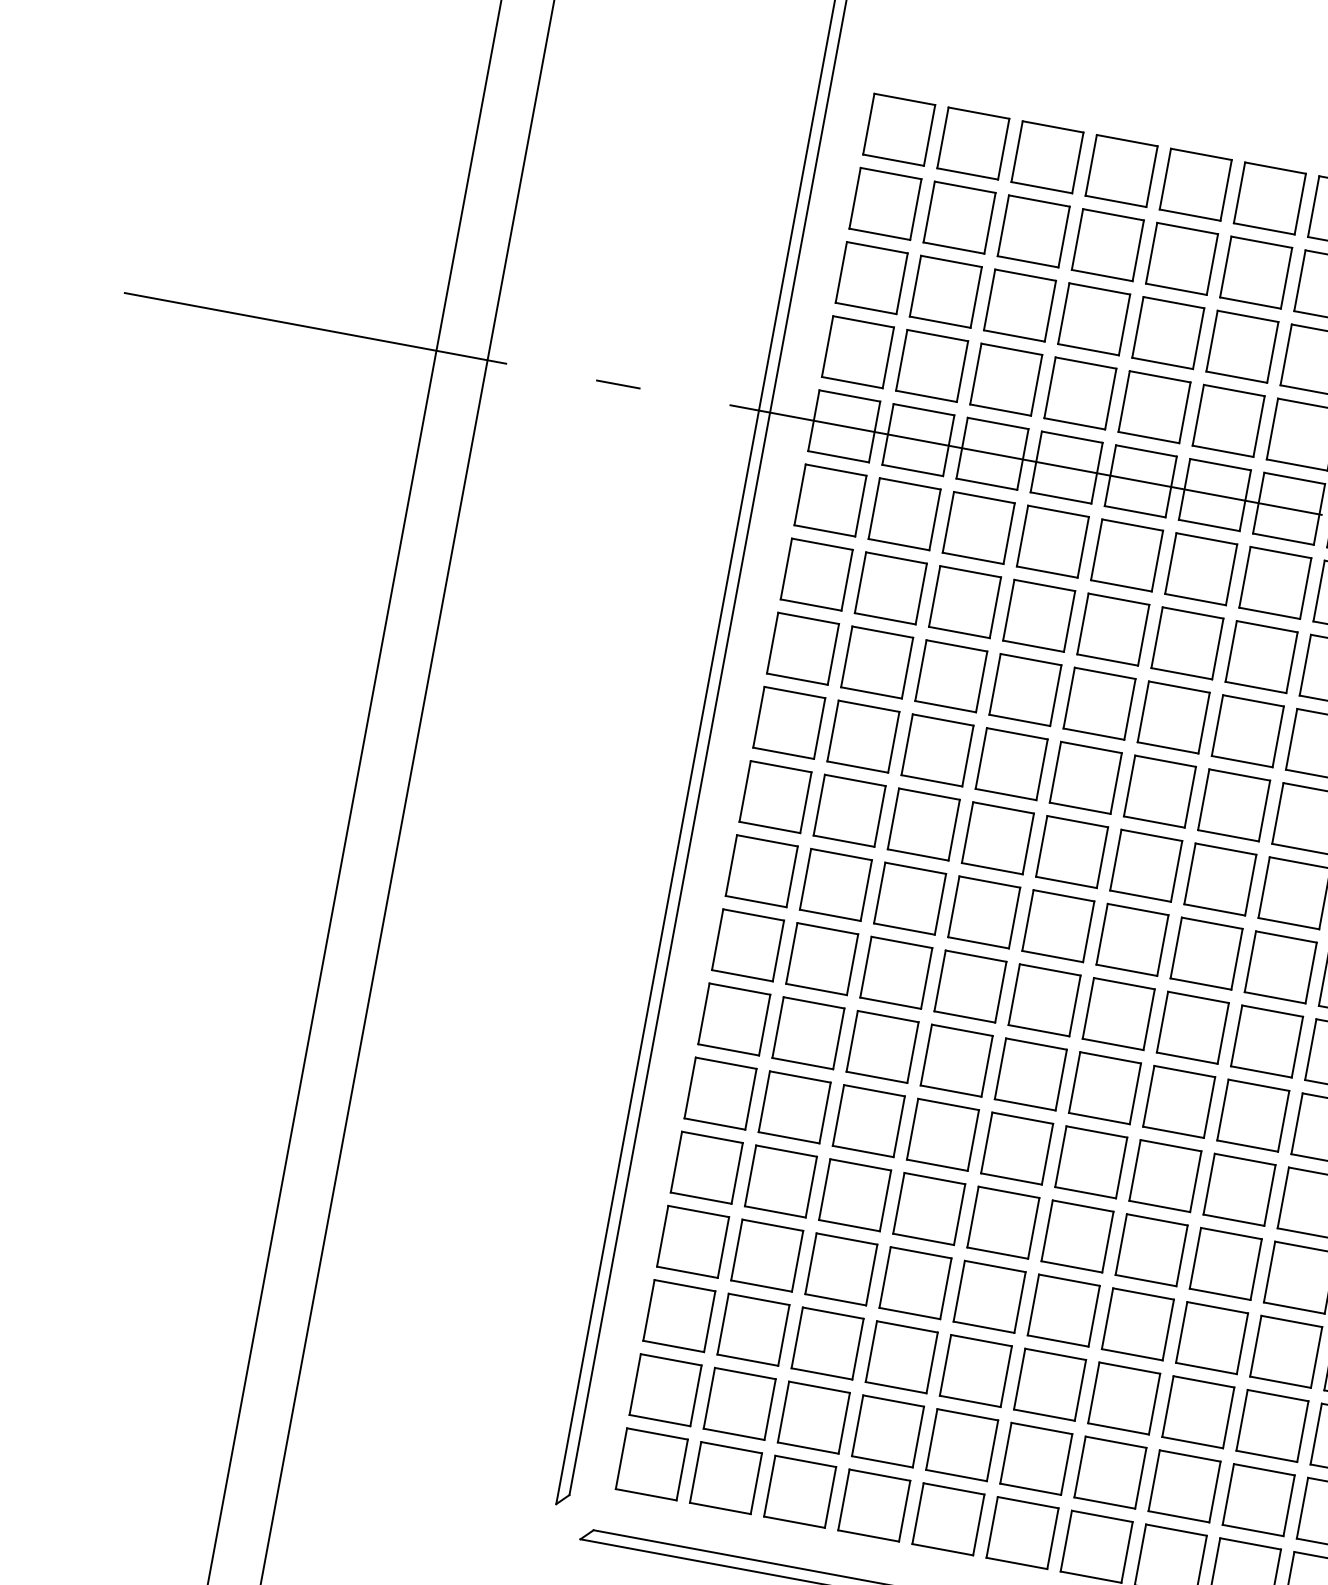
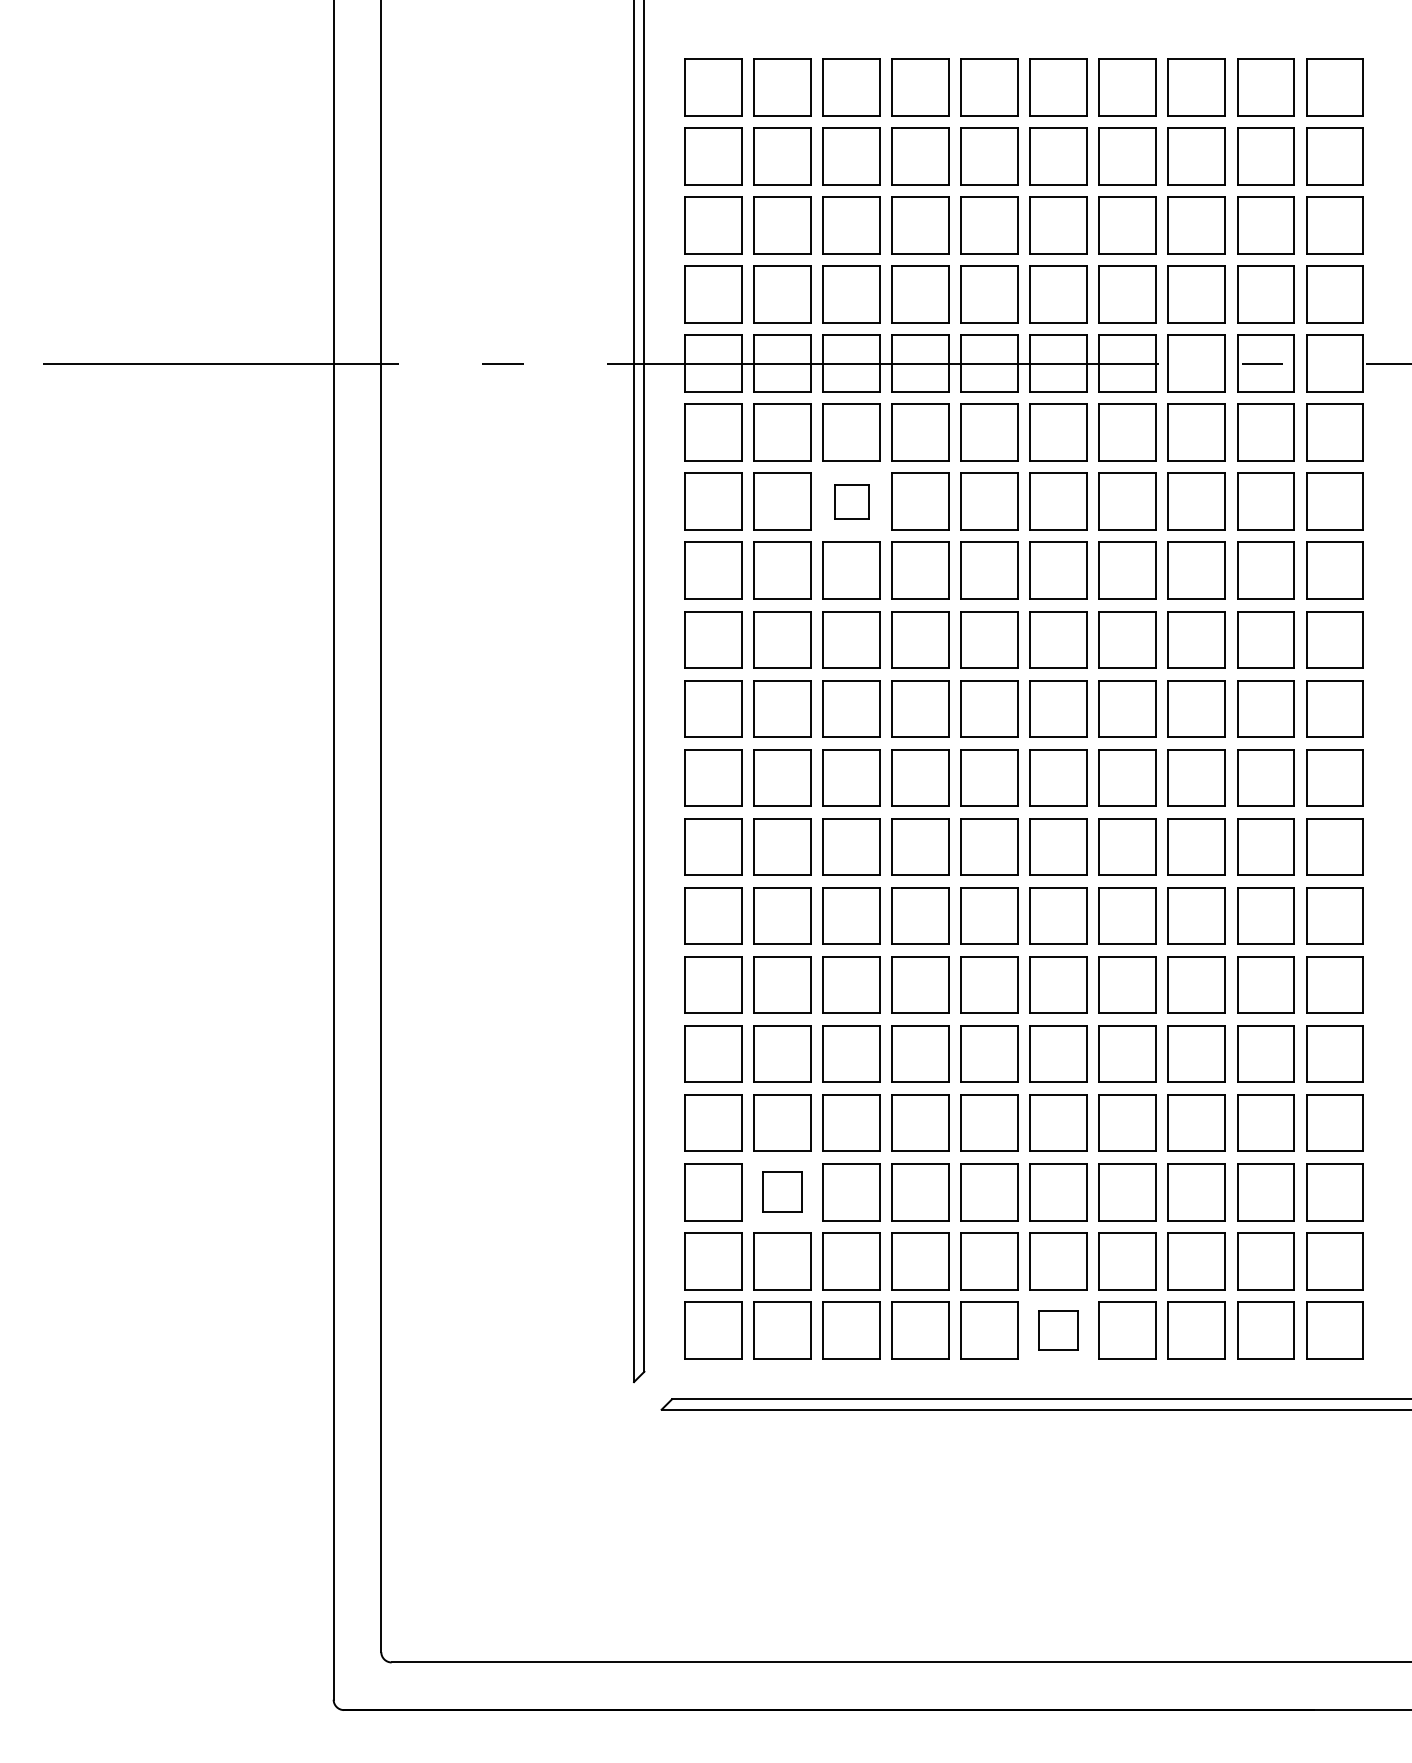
part: (965, 601) -> (851, 501), size x0.6
part: (753, 1330) -> (782, 1192), size x0.7
part: (1022, 1533) -> (1058, 1330), size x0.7

